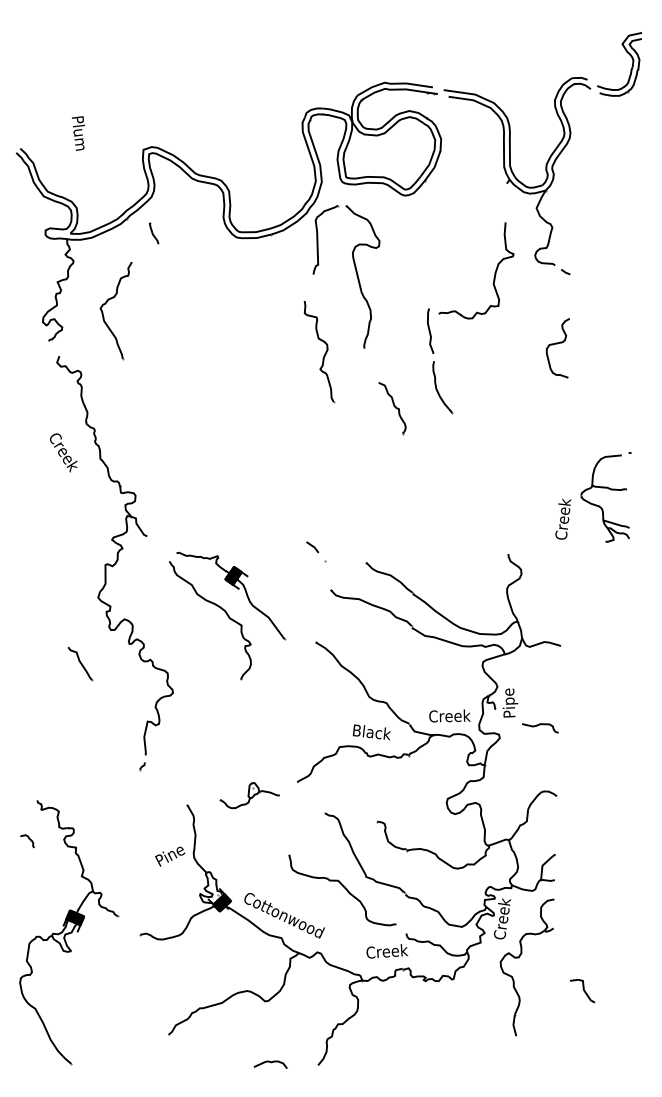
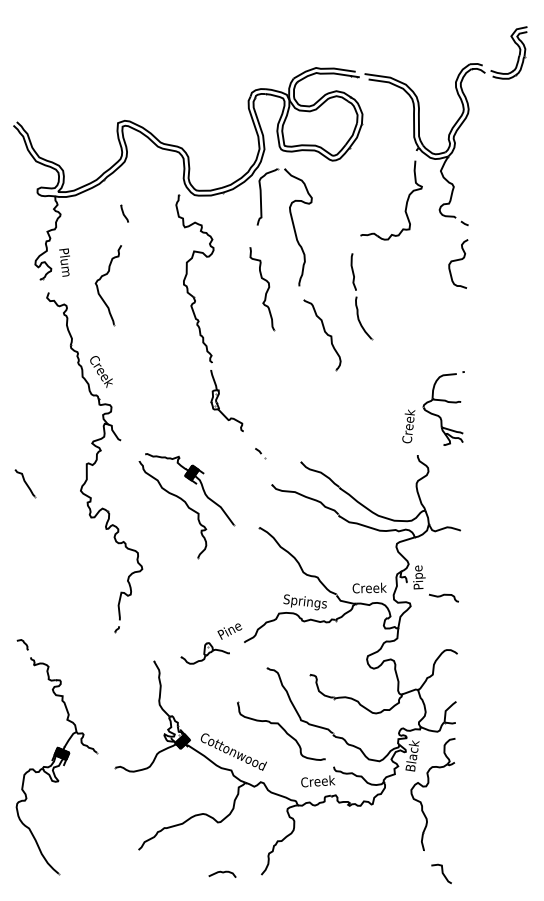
text: (78, 133) -> (64, 262), moved
part: (153, 233) -> (124, 213), moved
part: (493, 275) -> (405, 204), moved
part: (107, 302) -> (101, 278), moved
curve: (555, 345) -> (456, 261), moved
part: (242, 390) -> (199, 320), added
part: (392, 408) -> (322, 335), size x1.67
text: (63, 452) -> (101, 371), moved
part: (593, 497) -> (433, 408), moved
part: (316, 552) -> (260, 453), size x0.62
part: (80, 664) -> (25, 483), moved
text: (370, 733) -> (304, 602), Black -> Springs
curve: (28, 839) -> (23, 643), moved
text: (169, 856) -> (229, 631), moved
text: (502, 918) -> (412, 754), Creek -> Black
curve: (582, 990) -> (441, 873), moved

